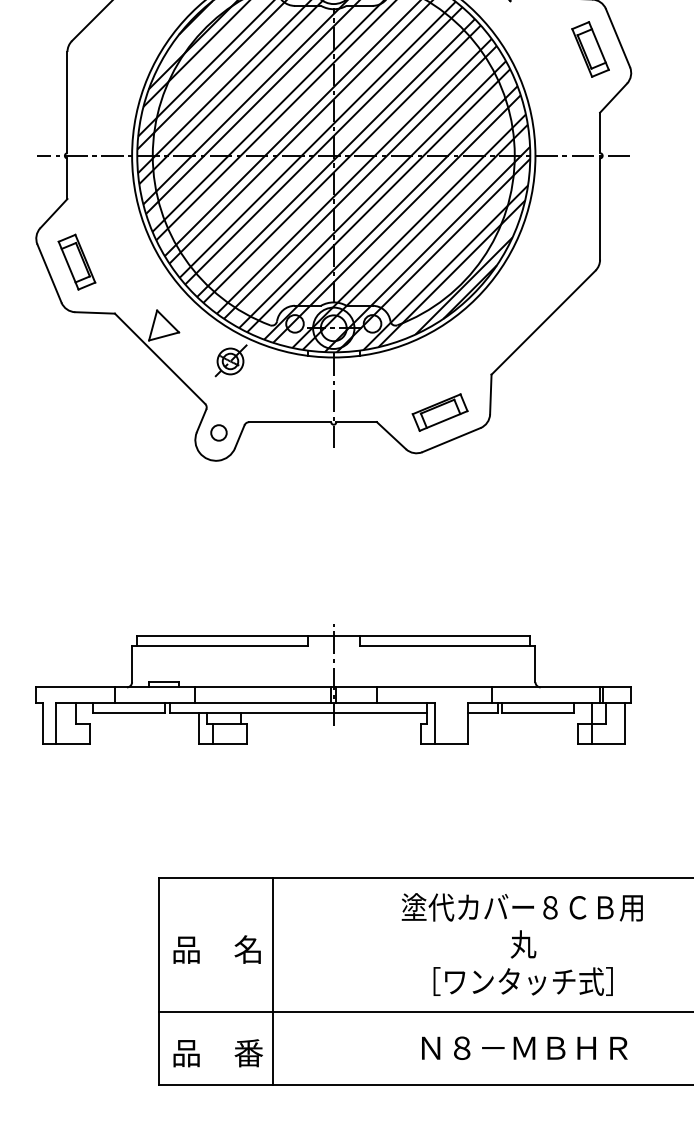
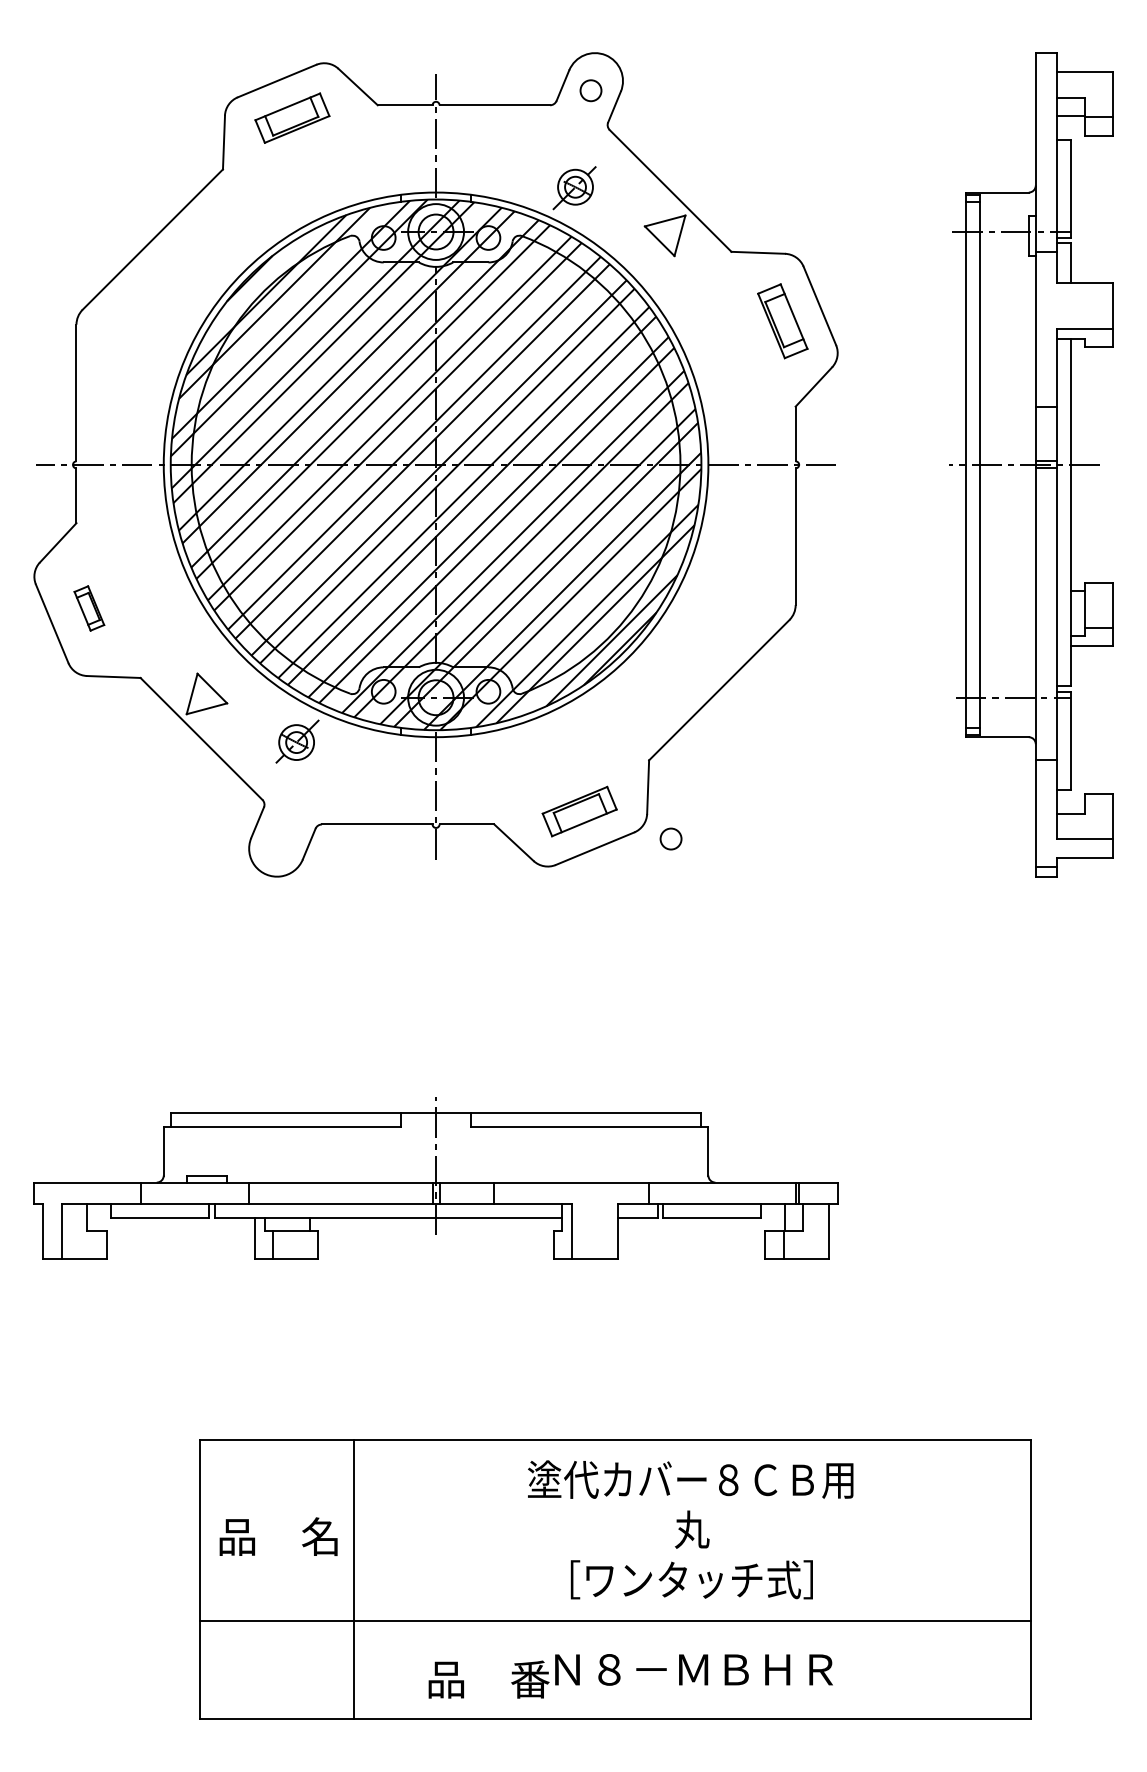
part: (77, 262) -> (89, 608), size x0.6
circle: (218, 432) -> (670, 838), moved
text: (217, 1053) -> (488, 1679), moved

